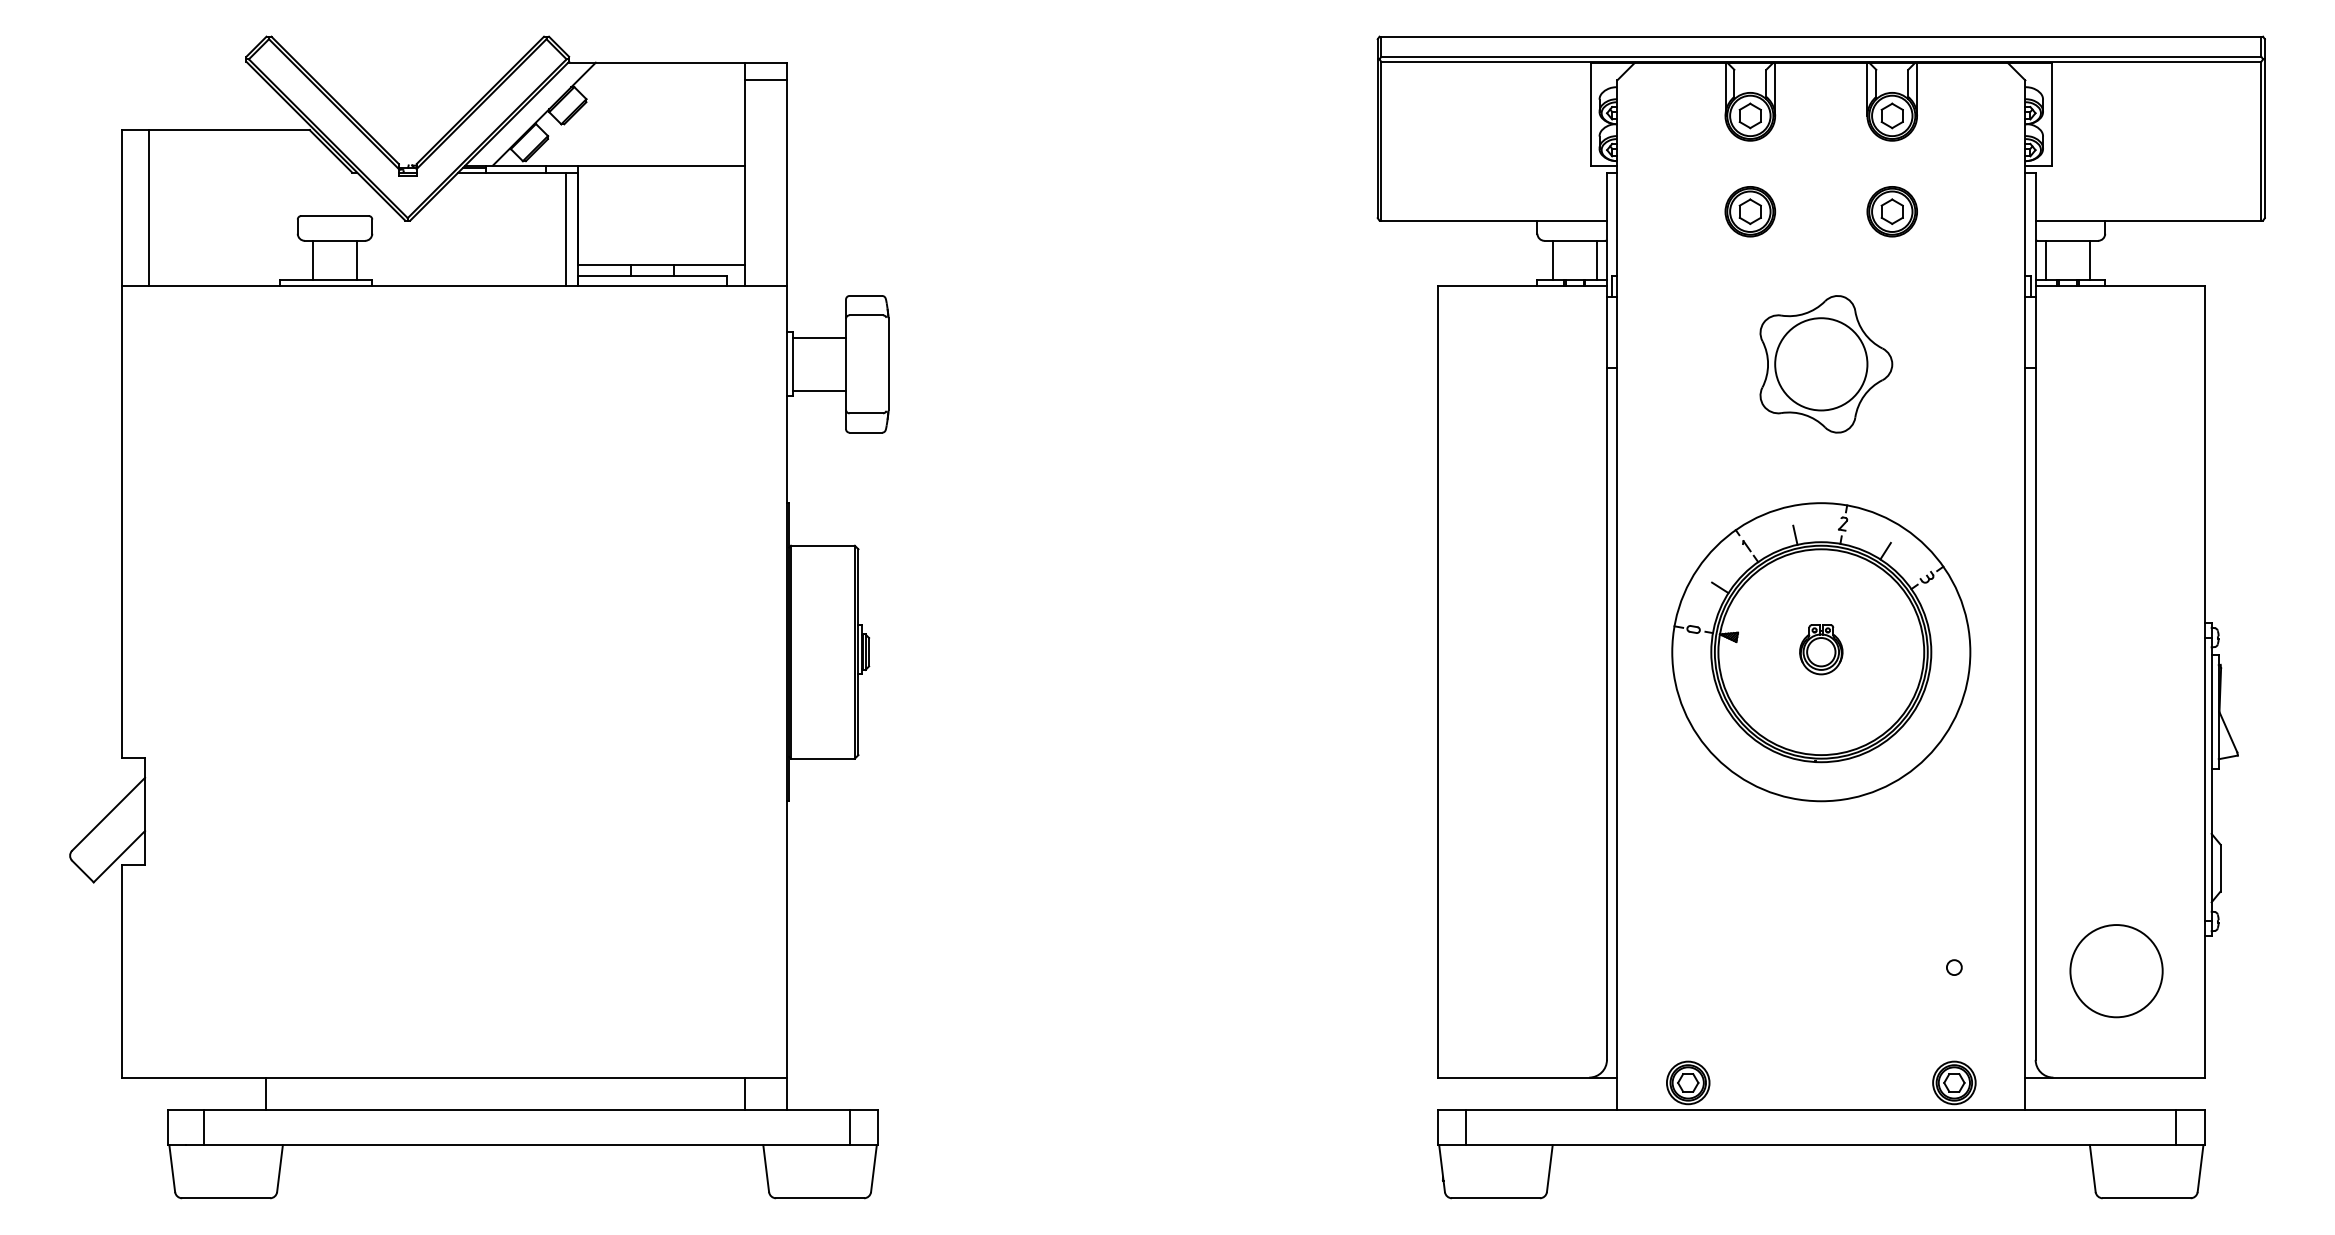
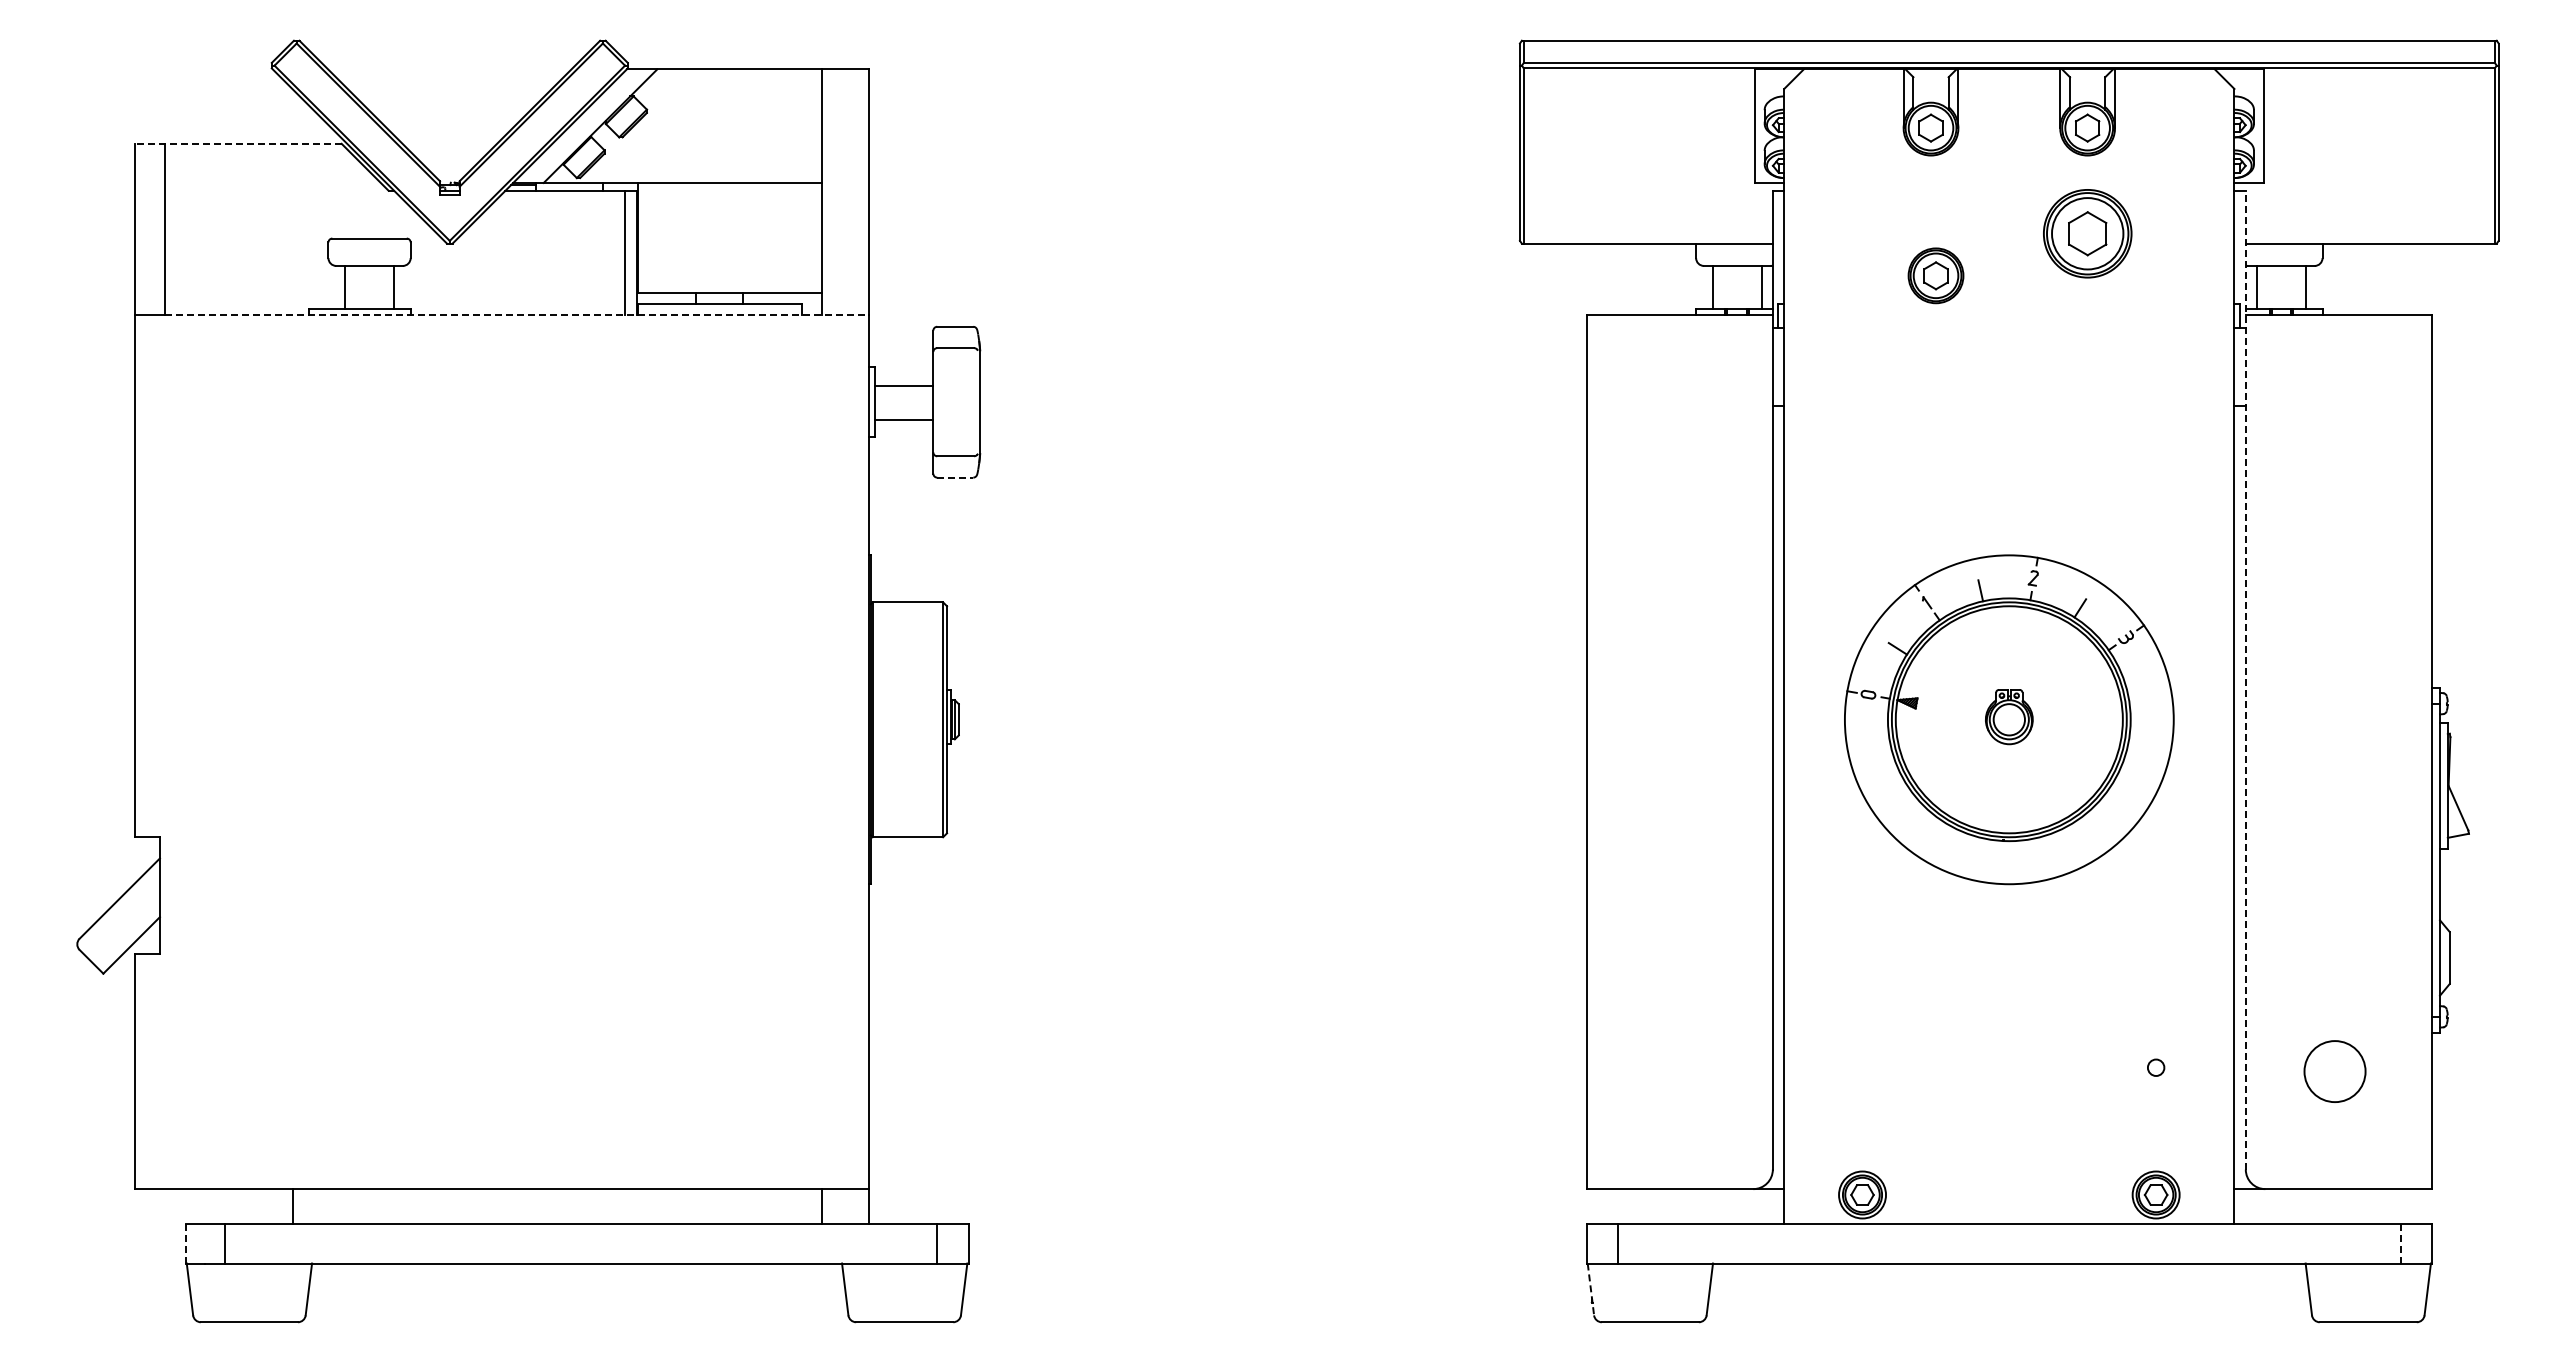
line: (765, 80) -> (844, 89), removed
line: (216, 129) -> (238, 143), solid -> dashed
part: (1749, 211) -> (1935, 275), moved
part: (1892, 211) -> (2087, 233), size x1.6
line: (469, 285) -> (517, 315), solid -> dashed
line: (818, 337) -> (903, 419), moved
part: (1825, 363) -> (2014, 401), removed
line: (818, 390) -> (903, 385), moved
line: (866, 432) -> (955, 477), solid -> dashed
line: (2035, 615) -> (2245, 679), solid -> dashed
circle: (2116, 970) -> (2334, 1071), size x0.6
line: (168, 1126) -> (185, 1243), solid -> dashed
line: (2175, 1126) -> (2400, 1243), solid -> dashed
line: (1441, 1168) -> (1590, 1289), solid -> dashed

